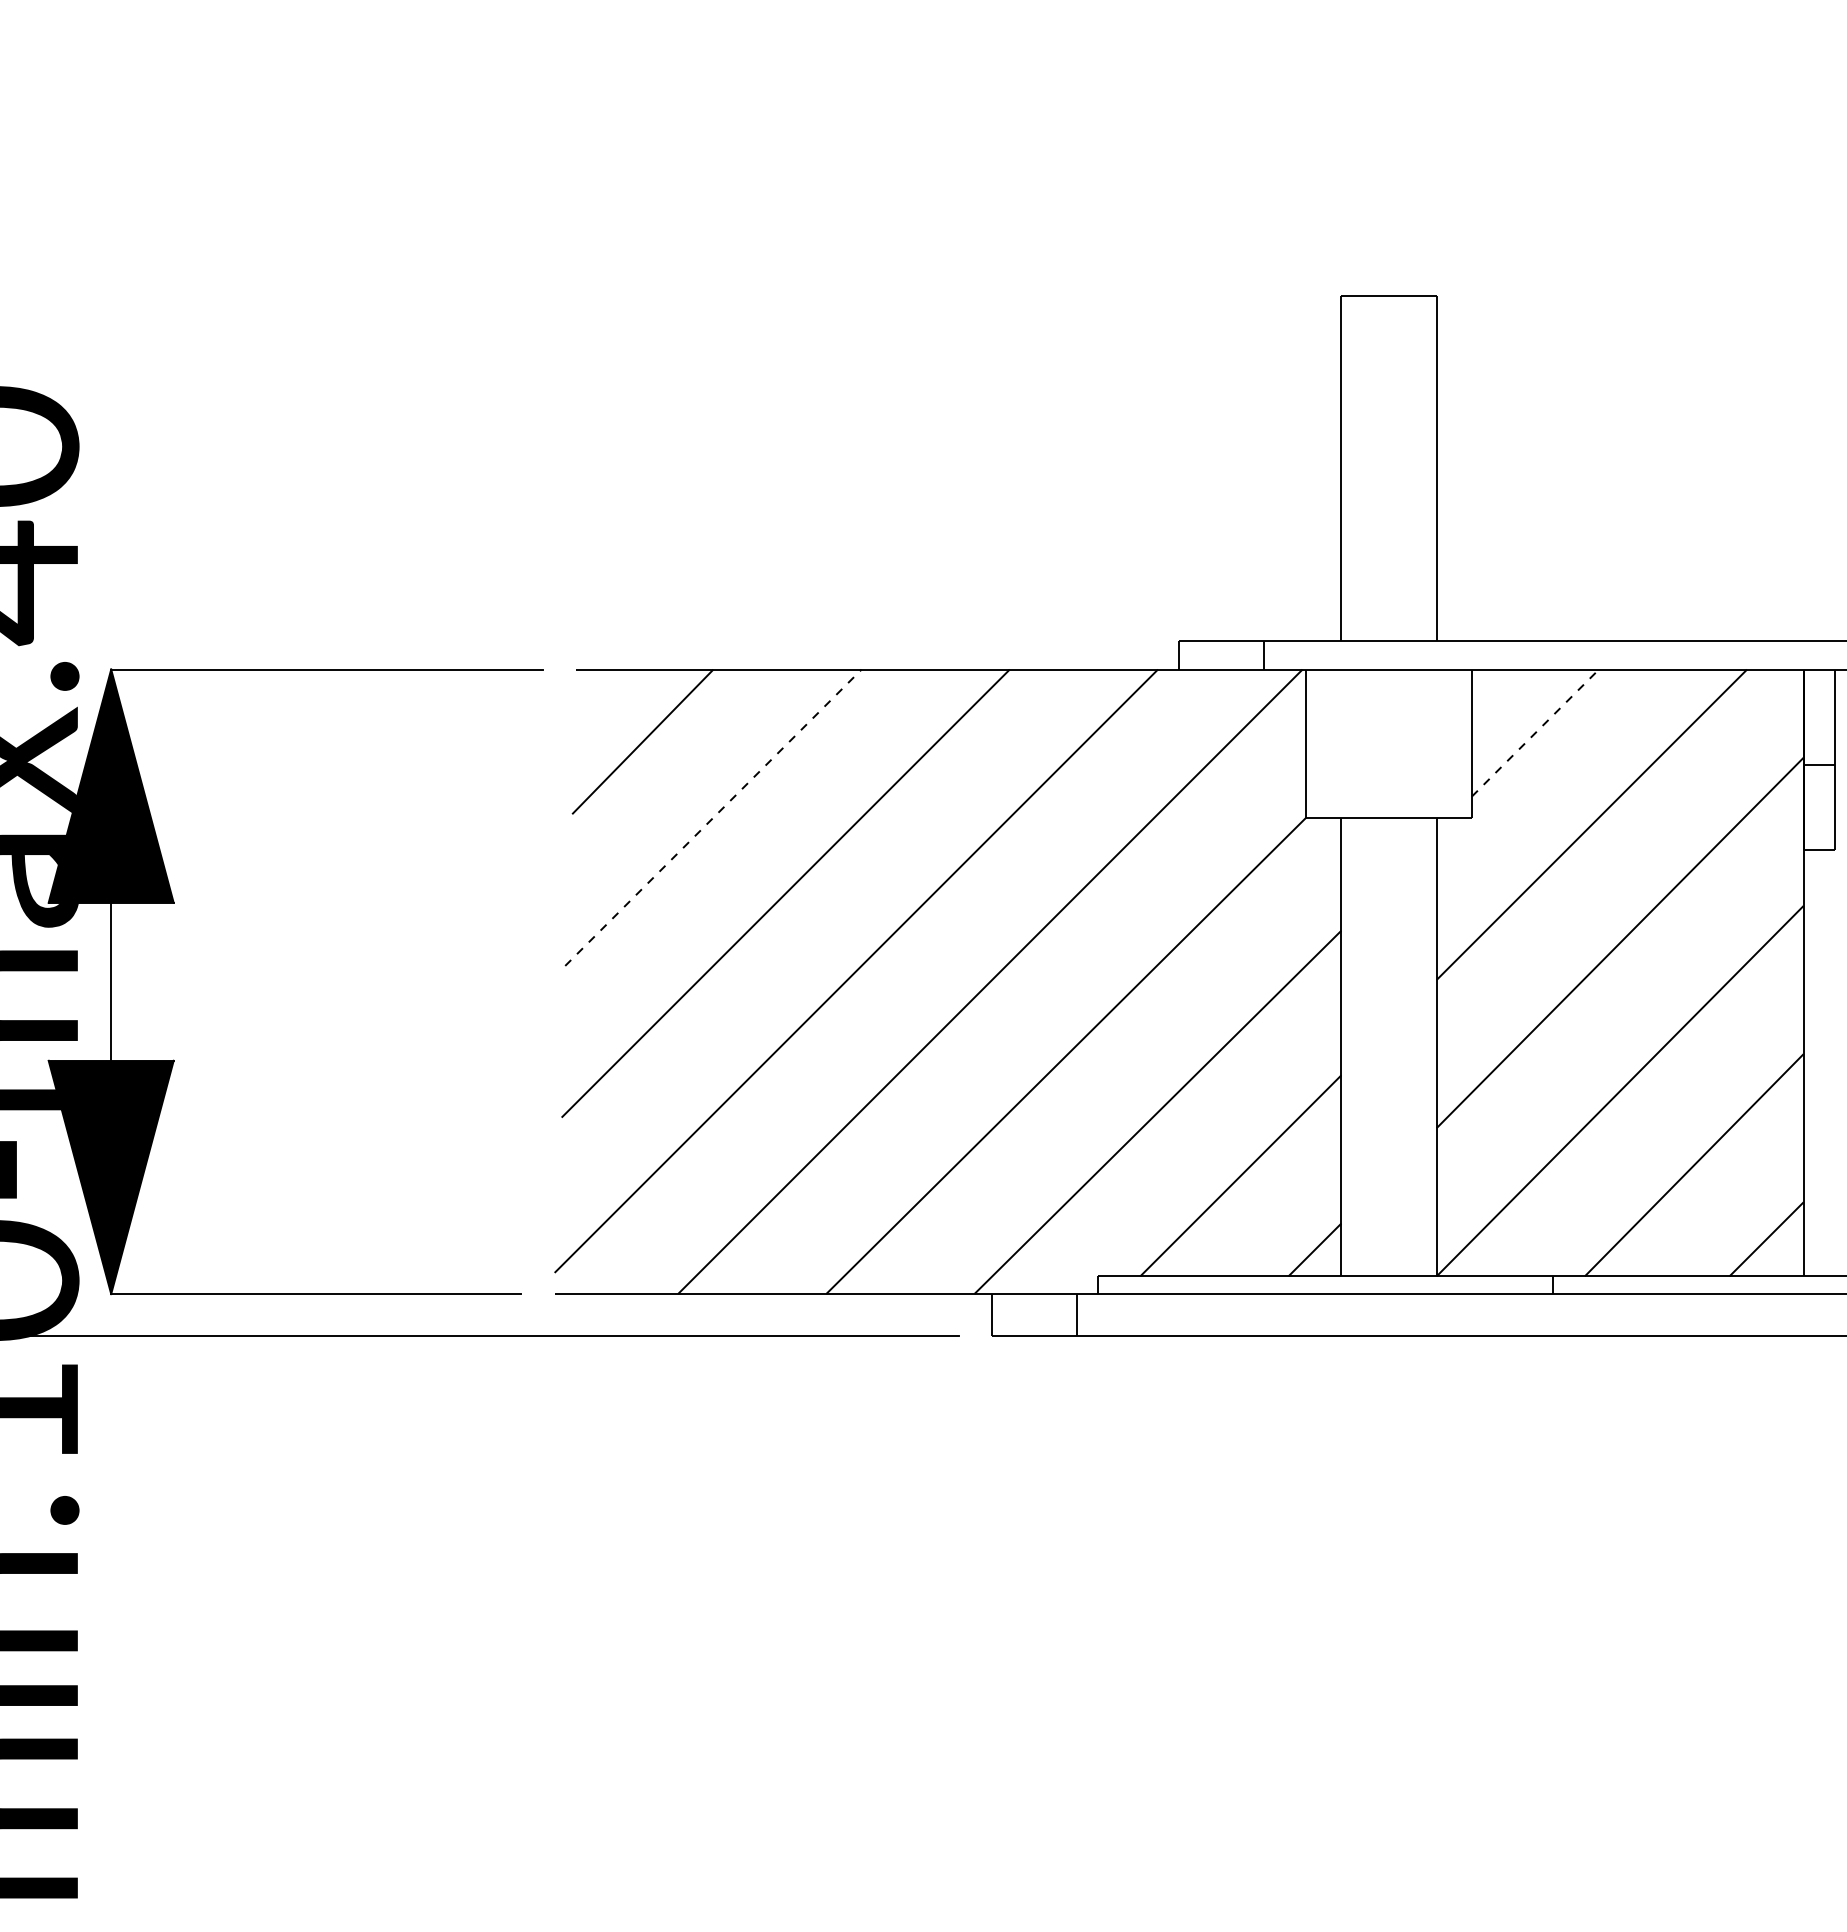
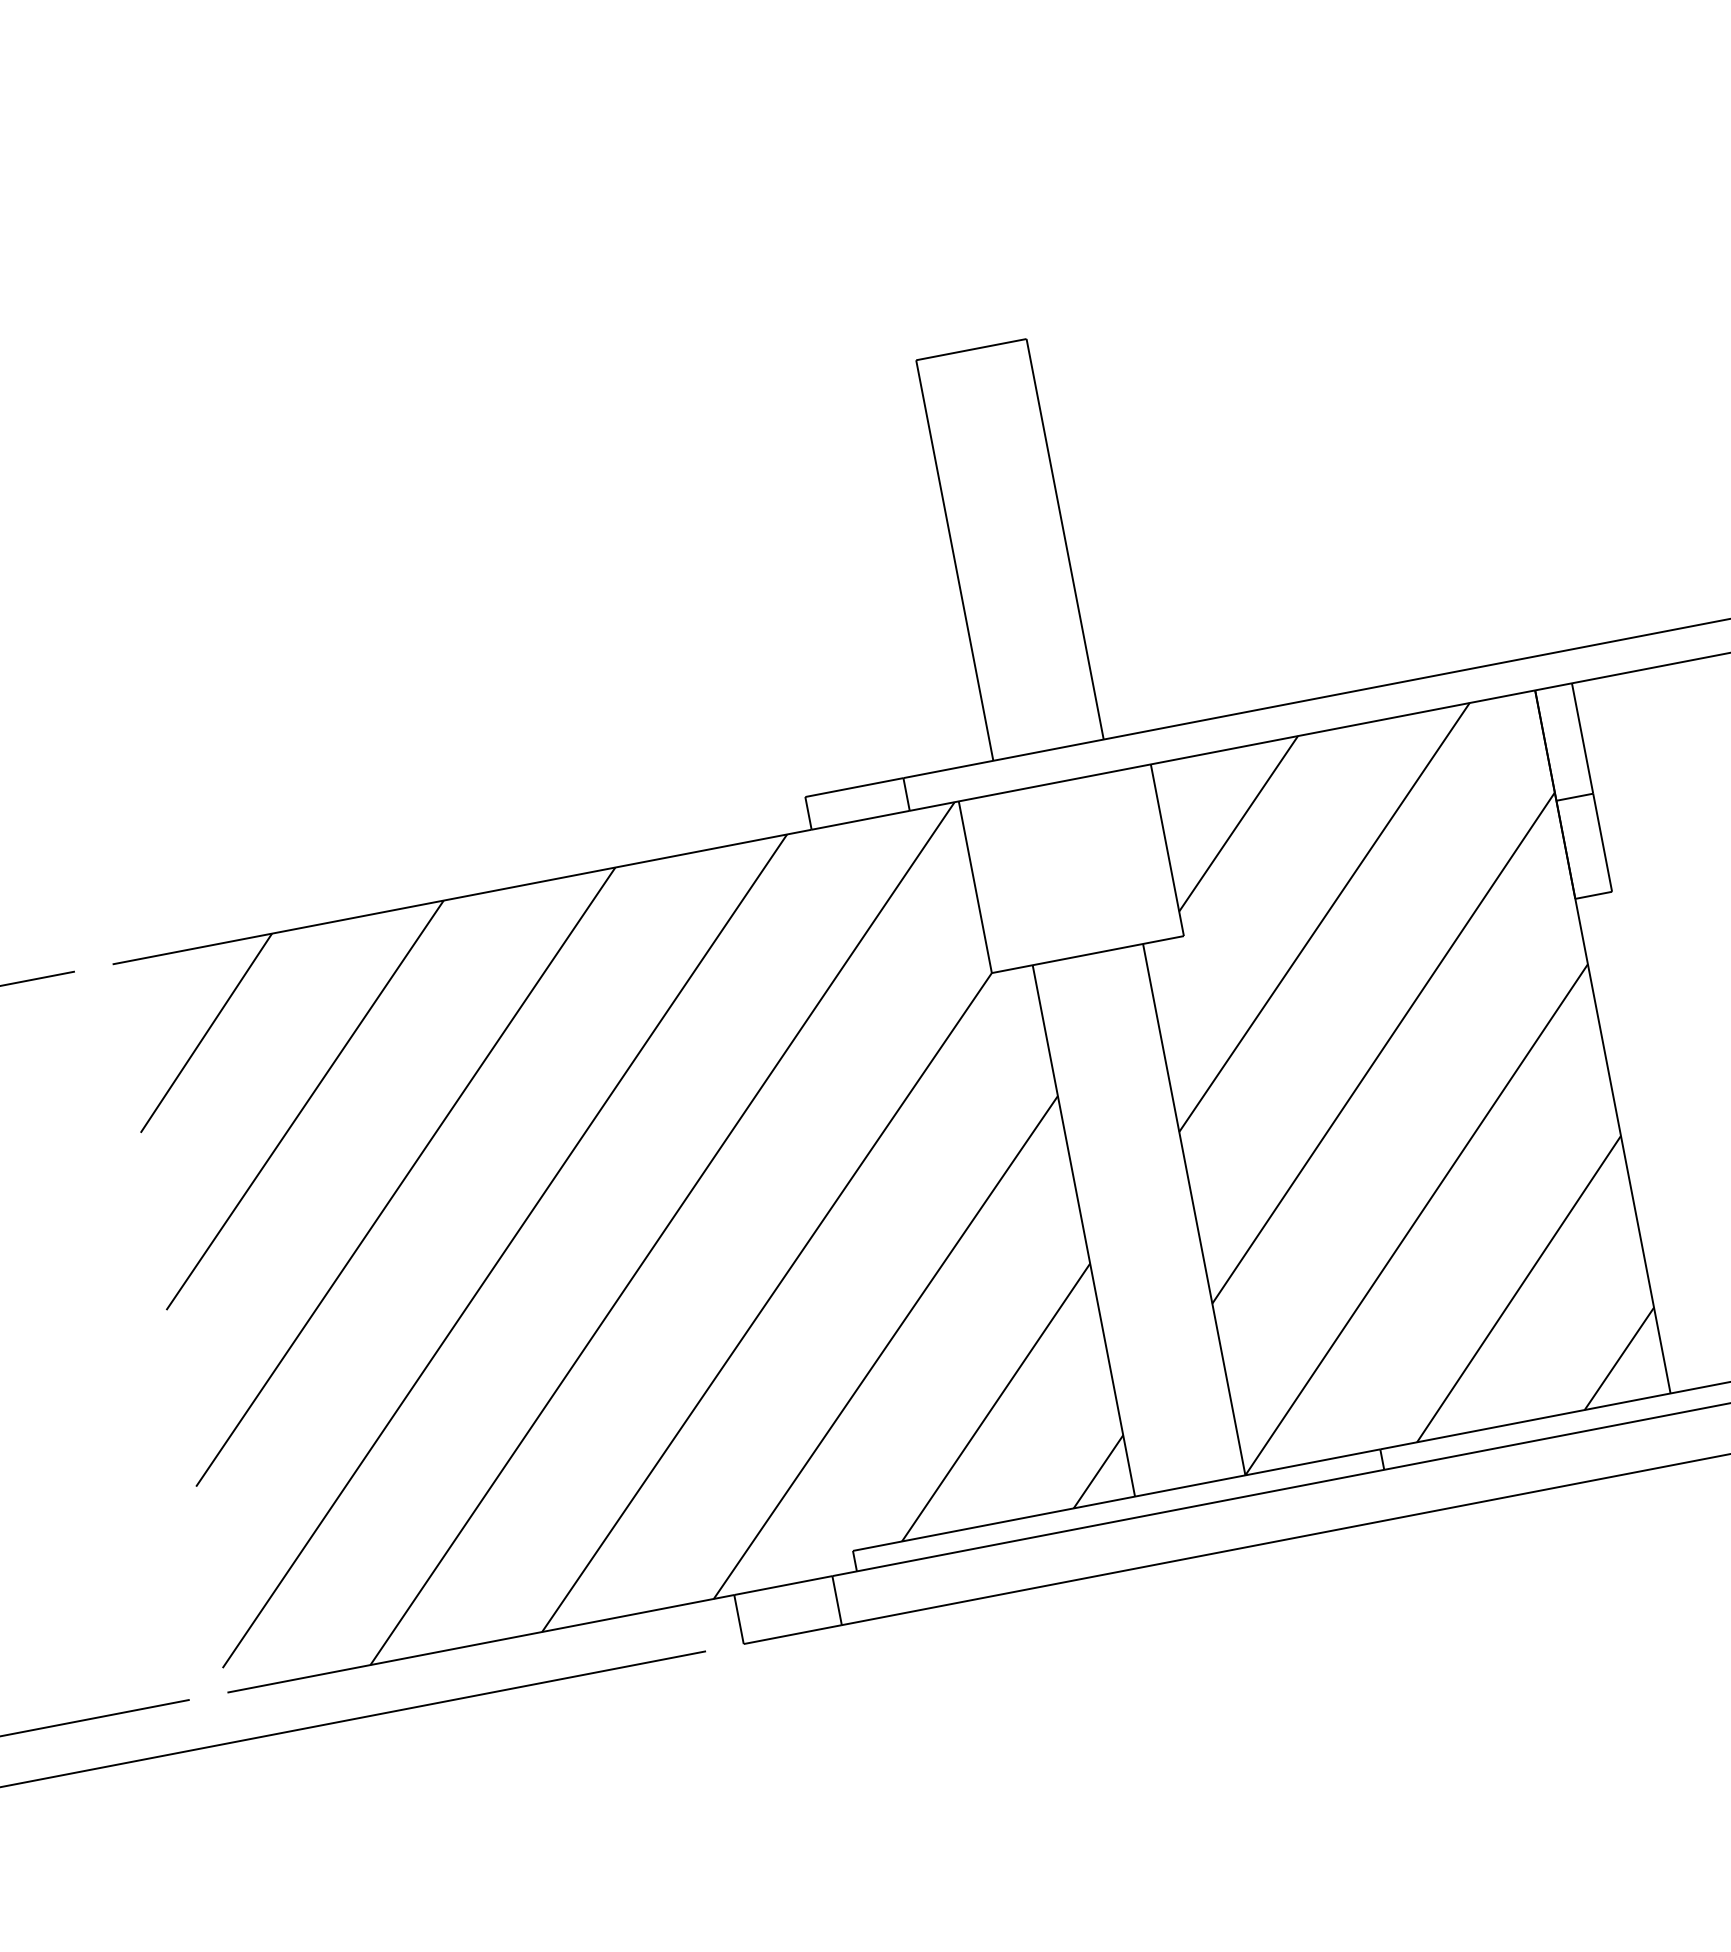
line: (1535, 733) -> (1238, 824), dashed -> solid
line: (713, 817) -> (305, 1105), dashed -> solid

